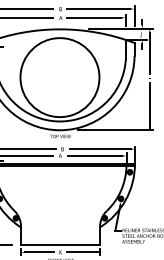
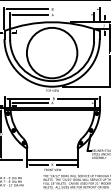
line: (98, 9) -> (76, 9), removed
line: (93, 17) -> (73, 14), removed
line: (94, 156) -> (74, 103), removed

